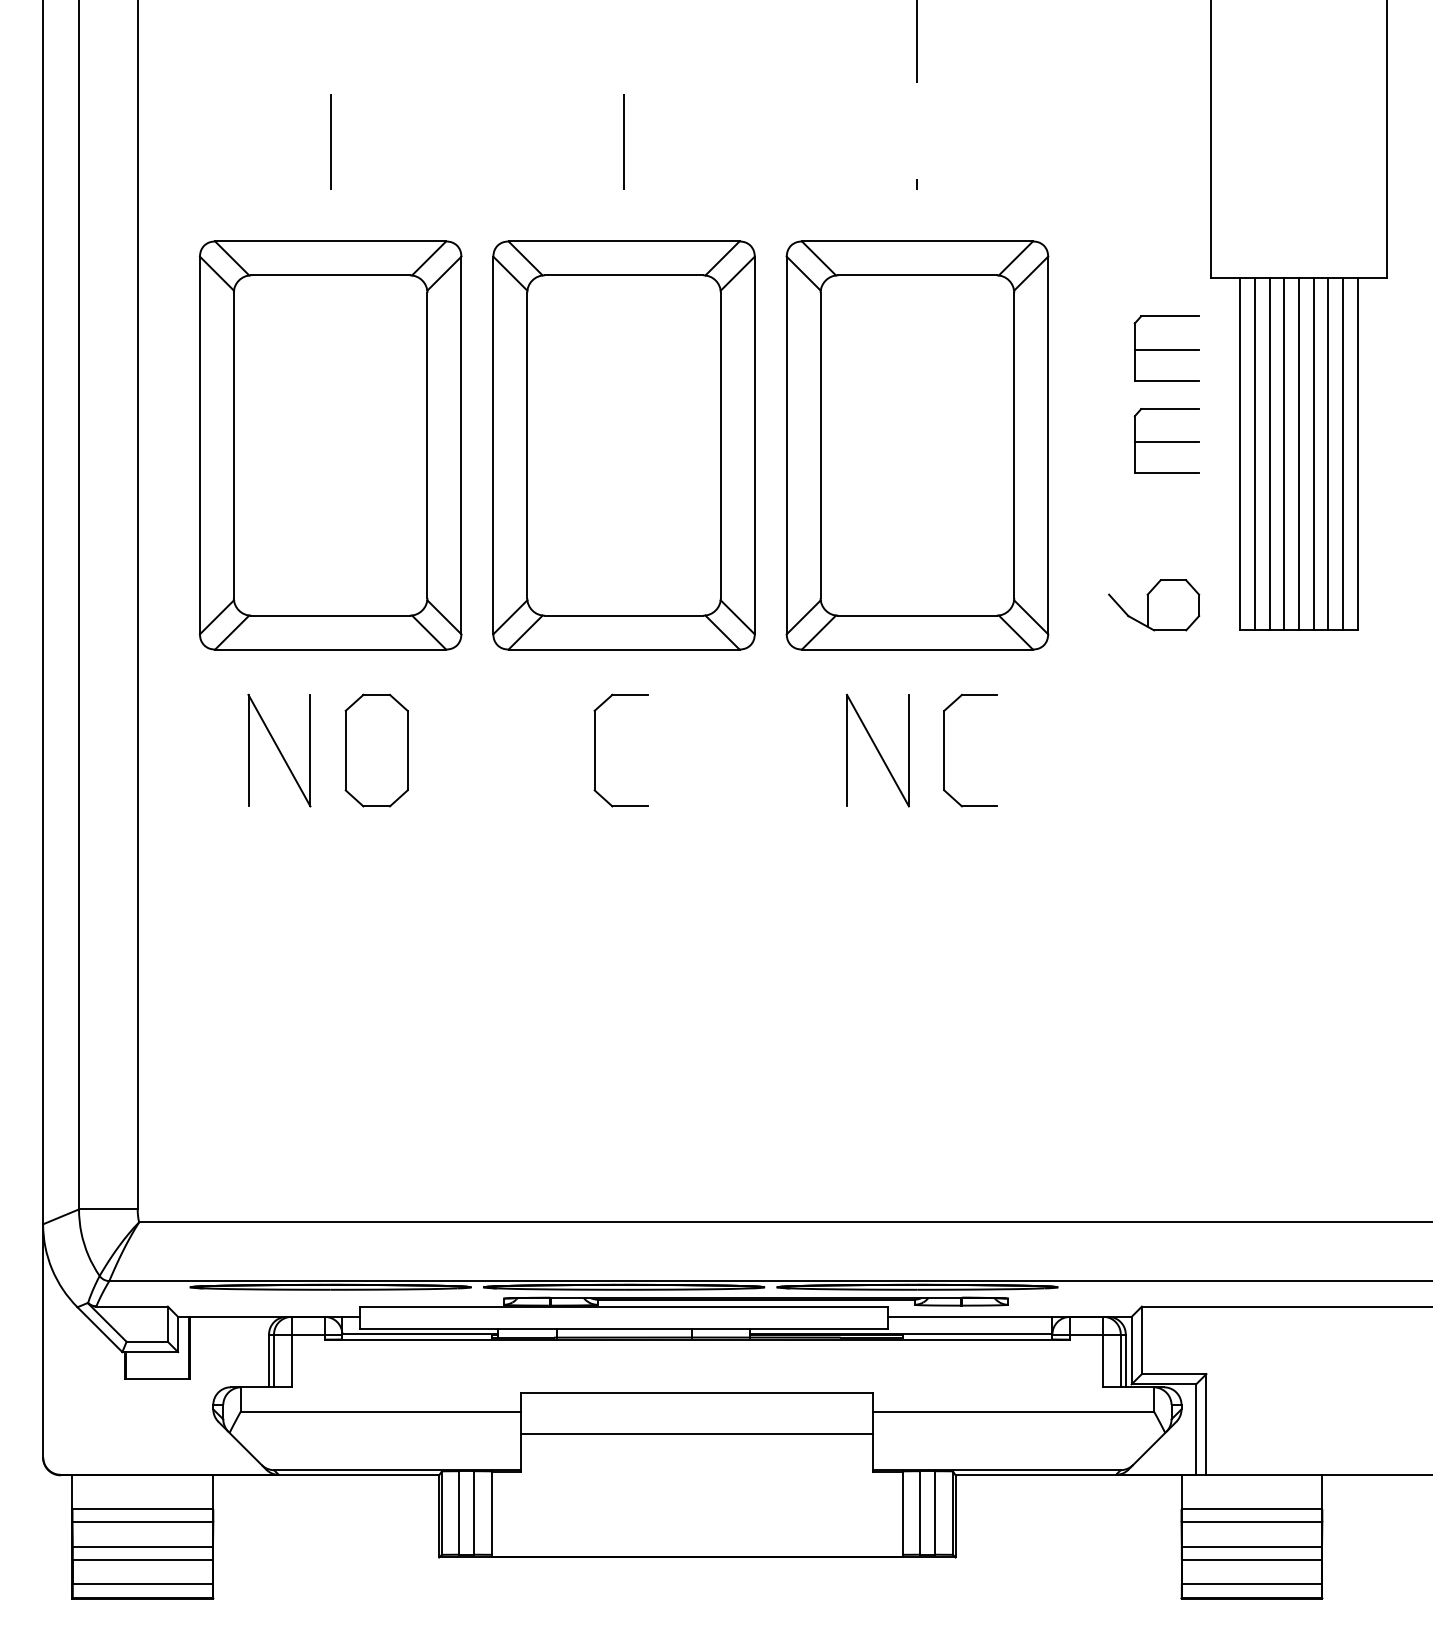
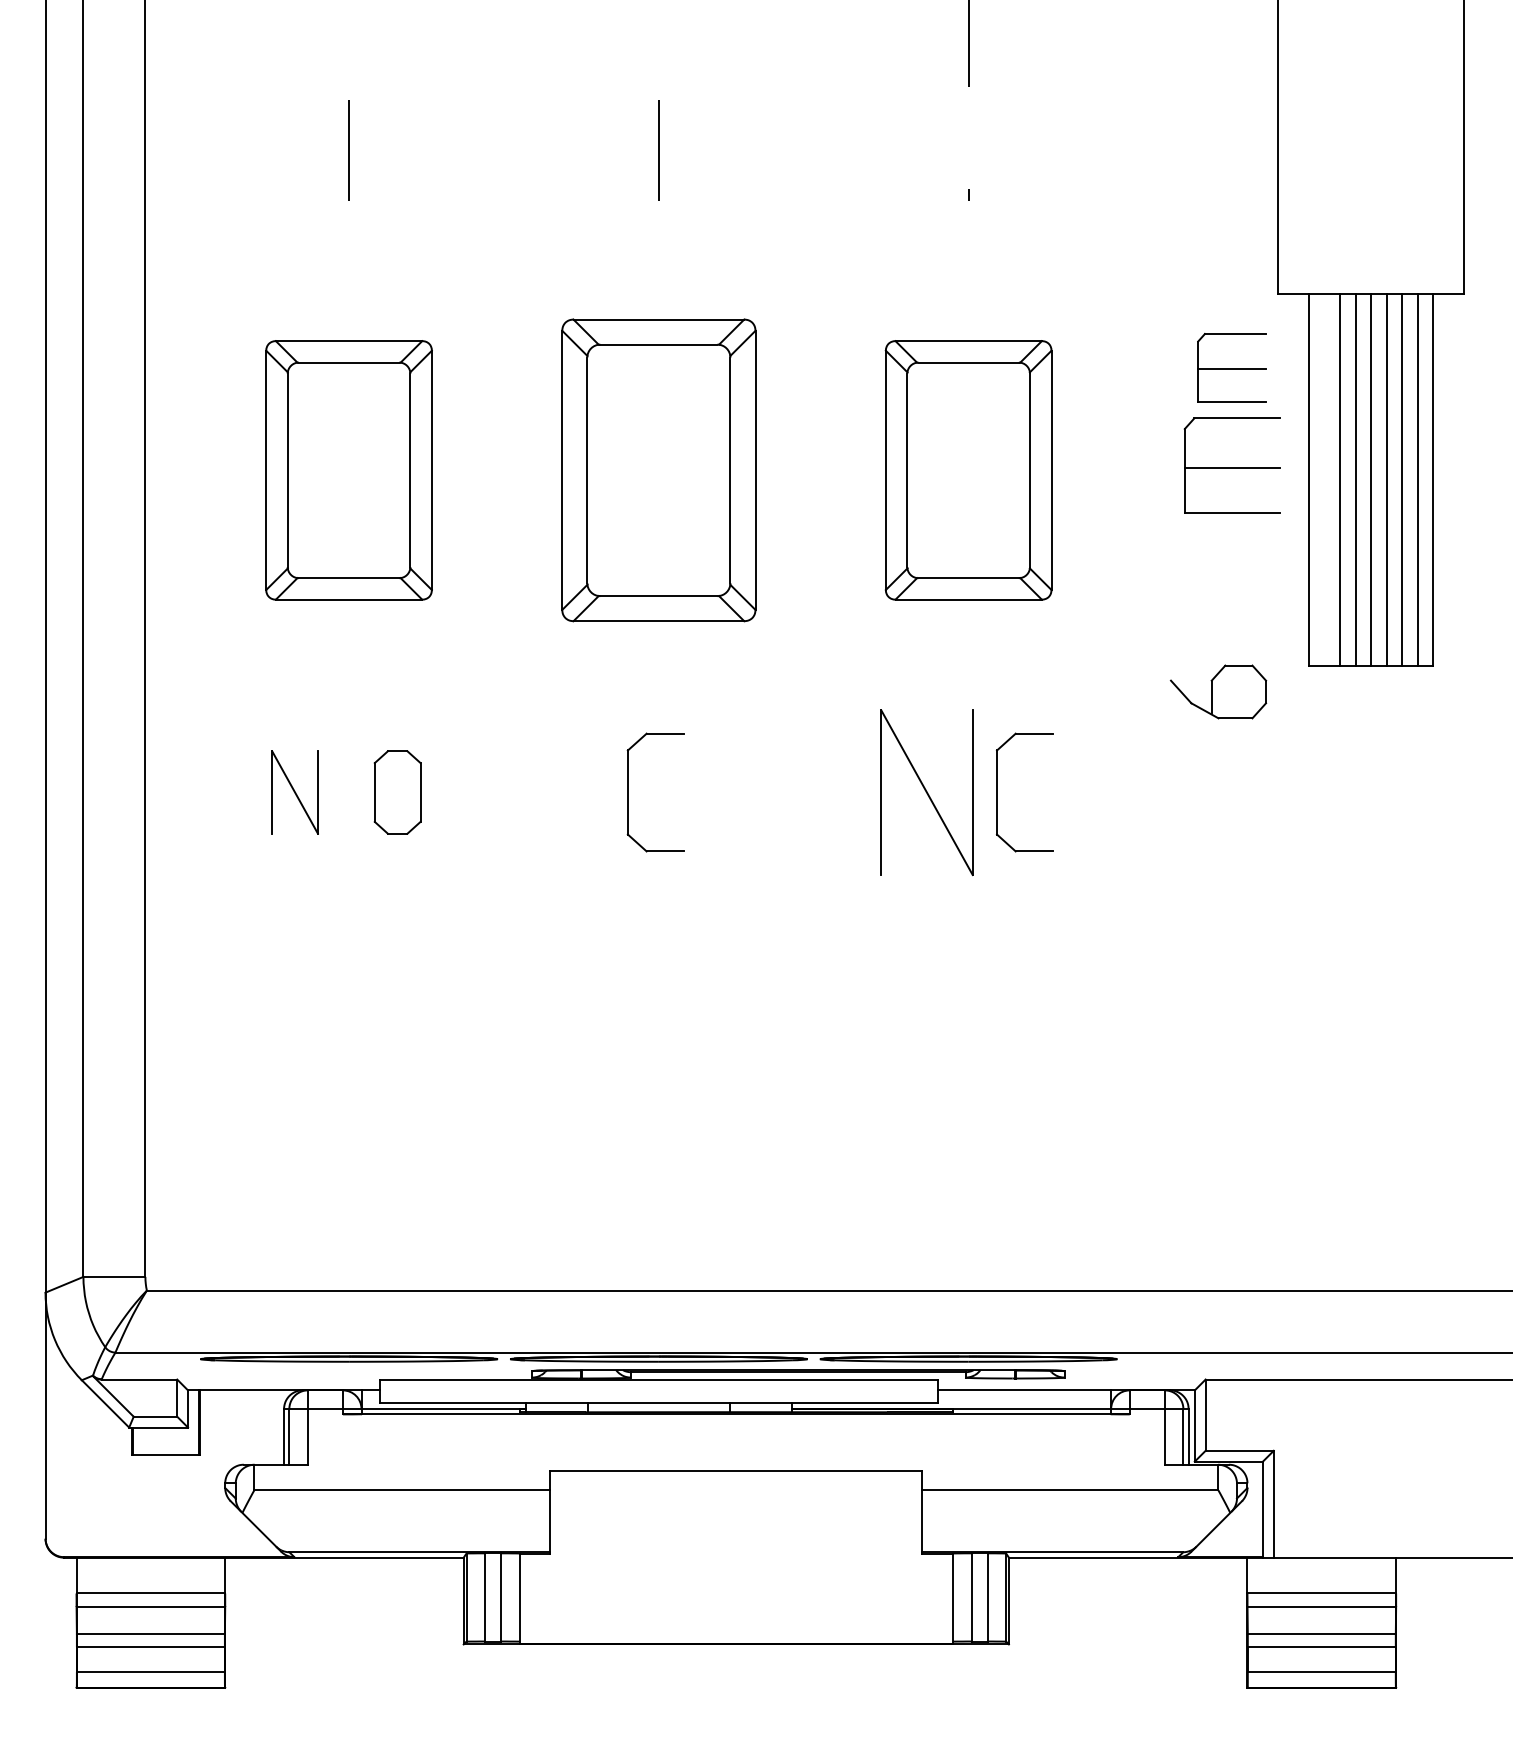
part: (1166, 440) -> (1231, 465), size x1.4
part: (330, 445) -> (348, 470), size x0.6
part: (623, 445) -> (658, 470), size x0.7
part: (917, 445) -> (968, 470), size x0.6
line: (1254, 454) -> (1324, 479), removed
part: (1154, 605) -> (1218, 692), moved
part: (279, 750) -> (295, 792), size x0.7
part: (376, 750) -> (397, 792), size x0.7
part: (877, 750) -> (926, 792), size x1.4
line: (697, 1434) -> (736, 1514), removed

